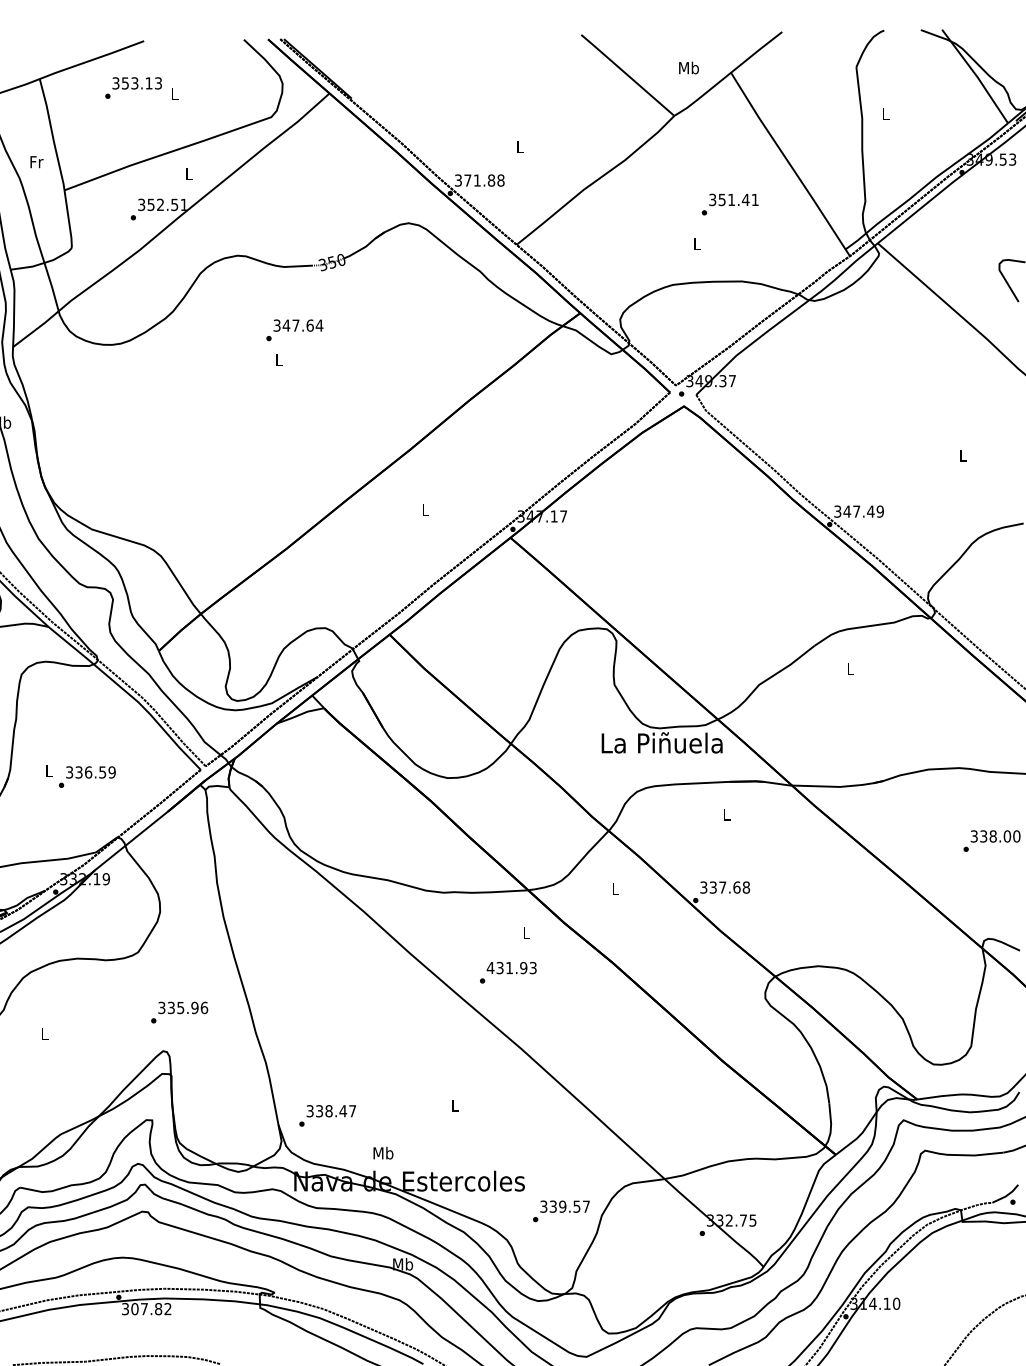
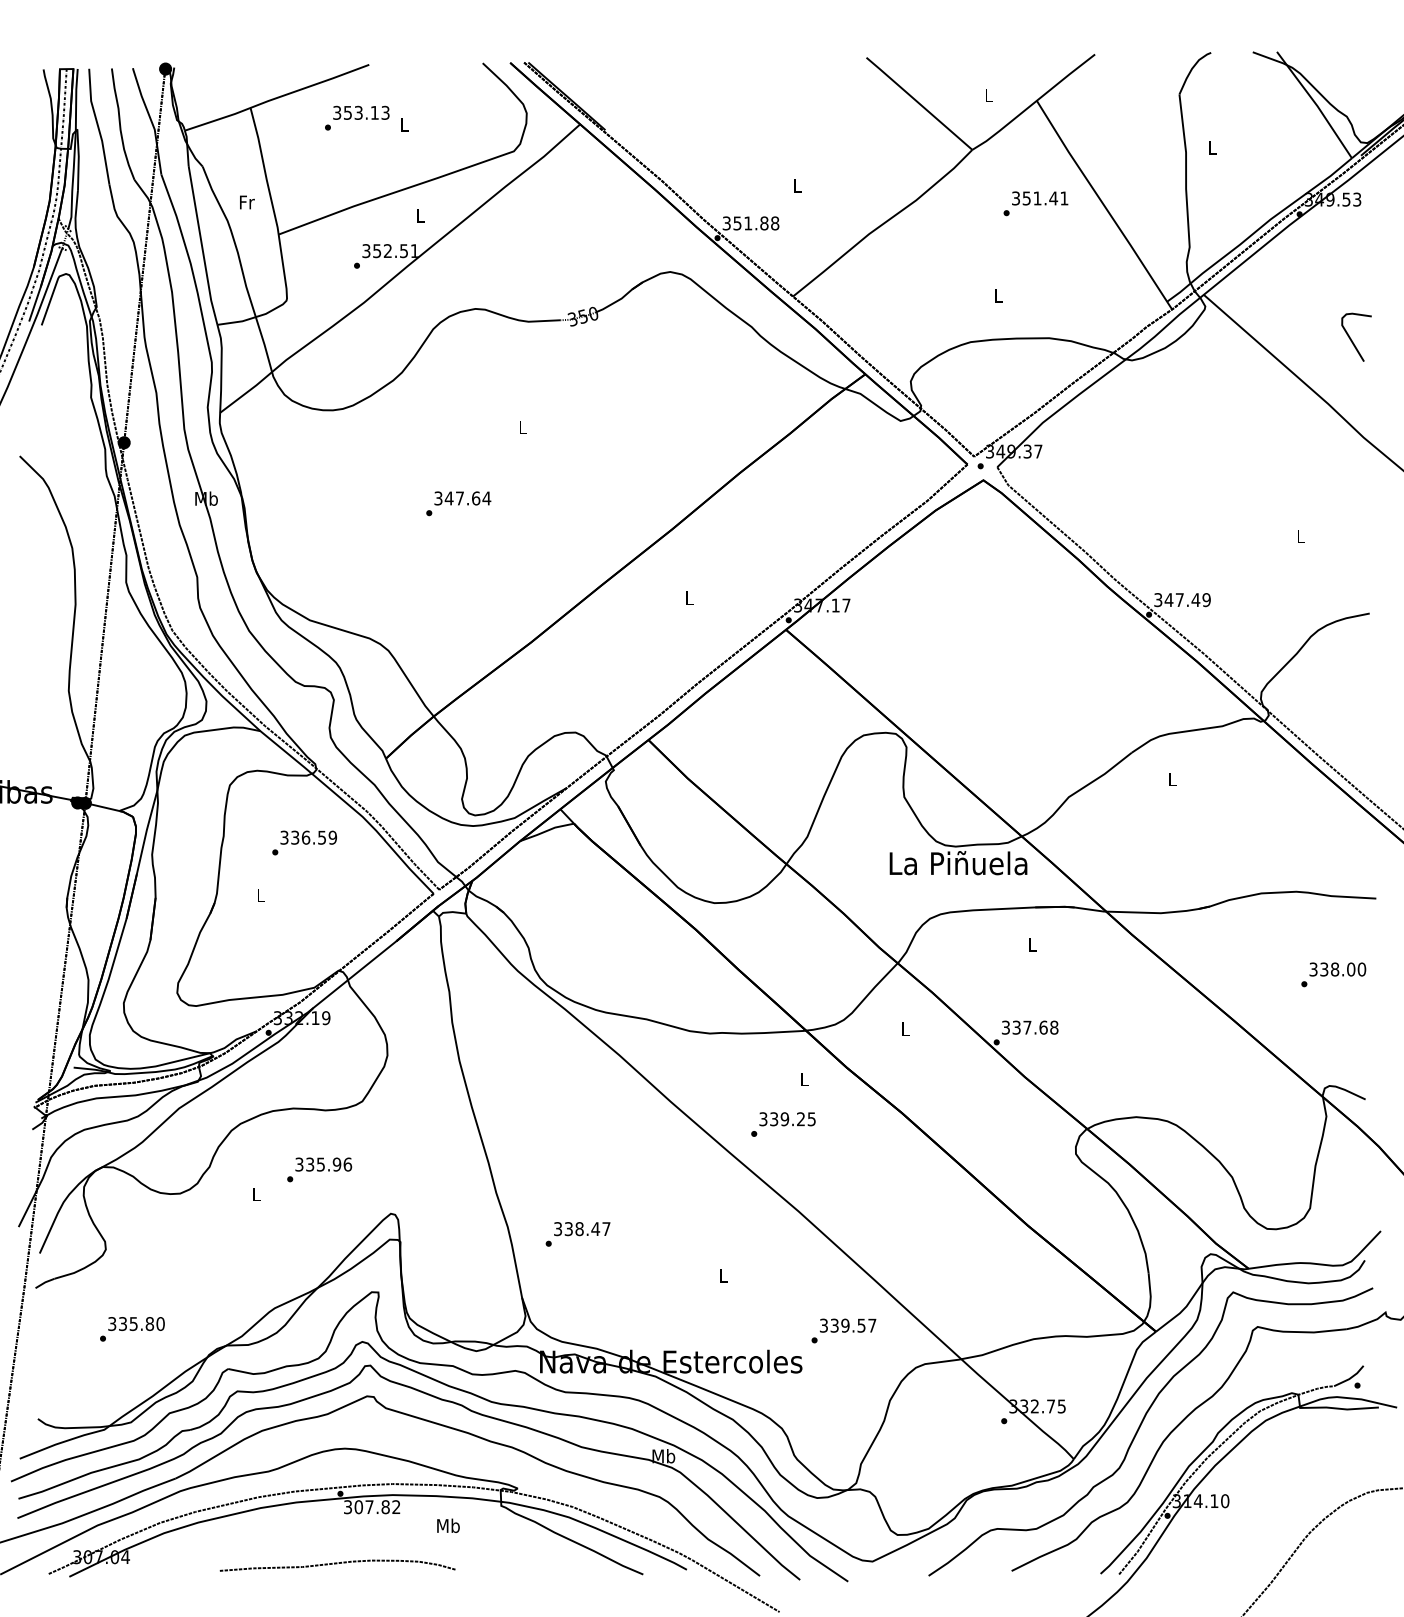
text: (688, 68) -> (988, 95), Mb -> L
text: (467, 180) -> (737, 223), 371.88 -> 351.88
text: (729, 204) -> (1035, 203), moved
text: (294, 330) -> (458, 503), moved
text: (87, 776) -> (304, 842), moved
text: (511, 968) -> (787, 1119), 431.93 -> 339.25
text: (179, 1012) -> (319, 1169), moved
text: (327, 1115) -> (577, 1234), moved
text: (383, 1152) -> (448, 1525), moved
text: (561, 1210) -> (843, 1330), moved

